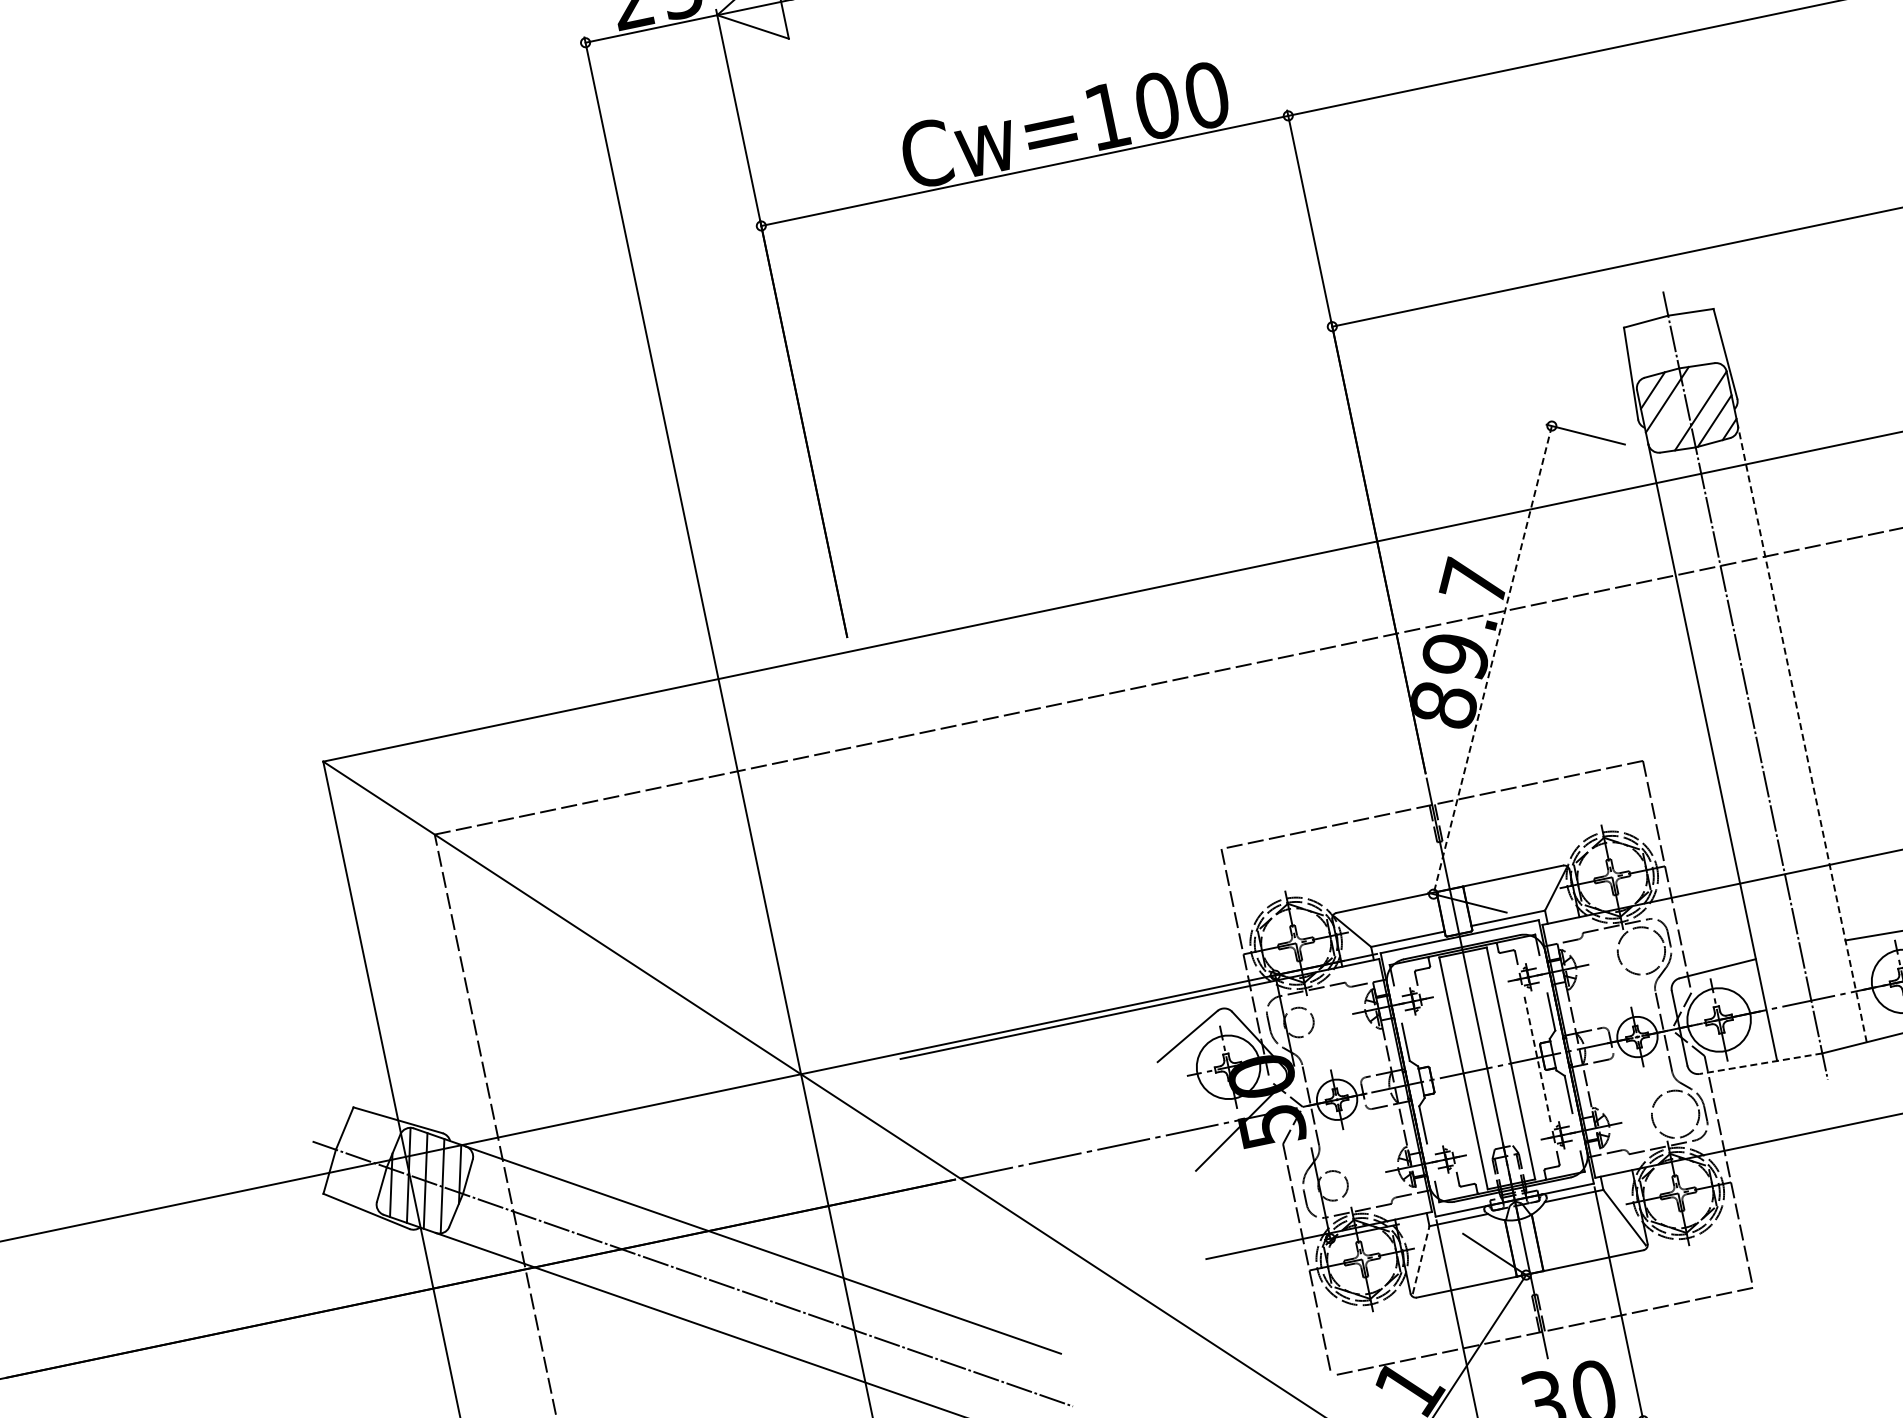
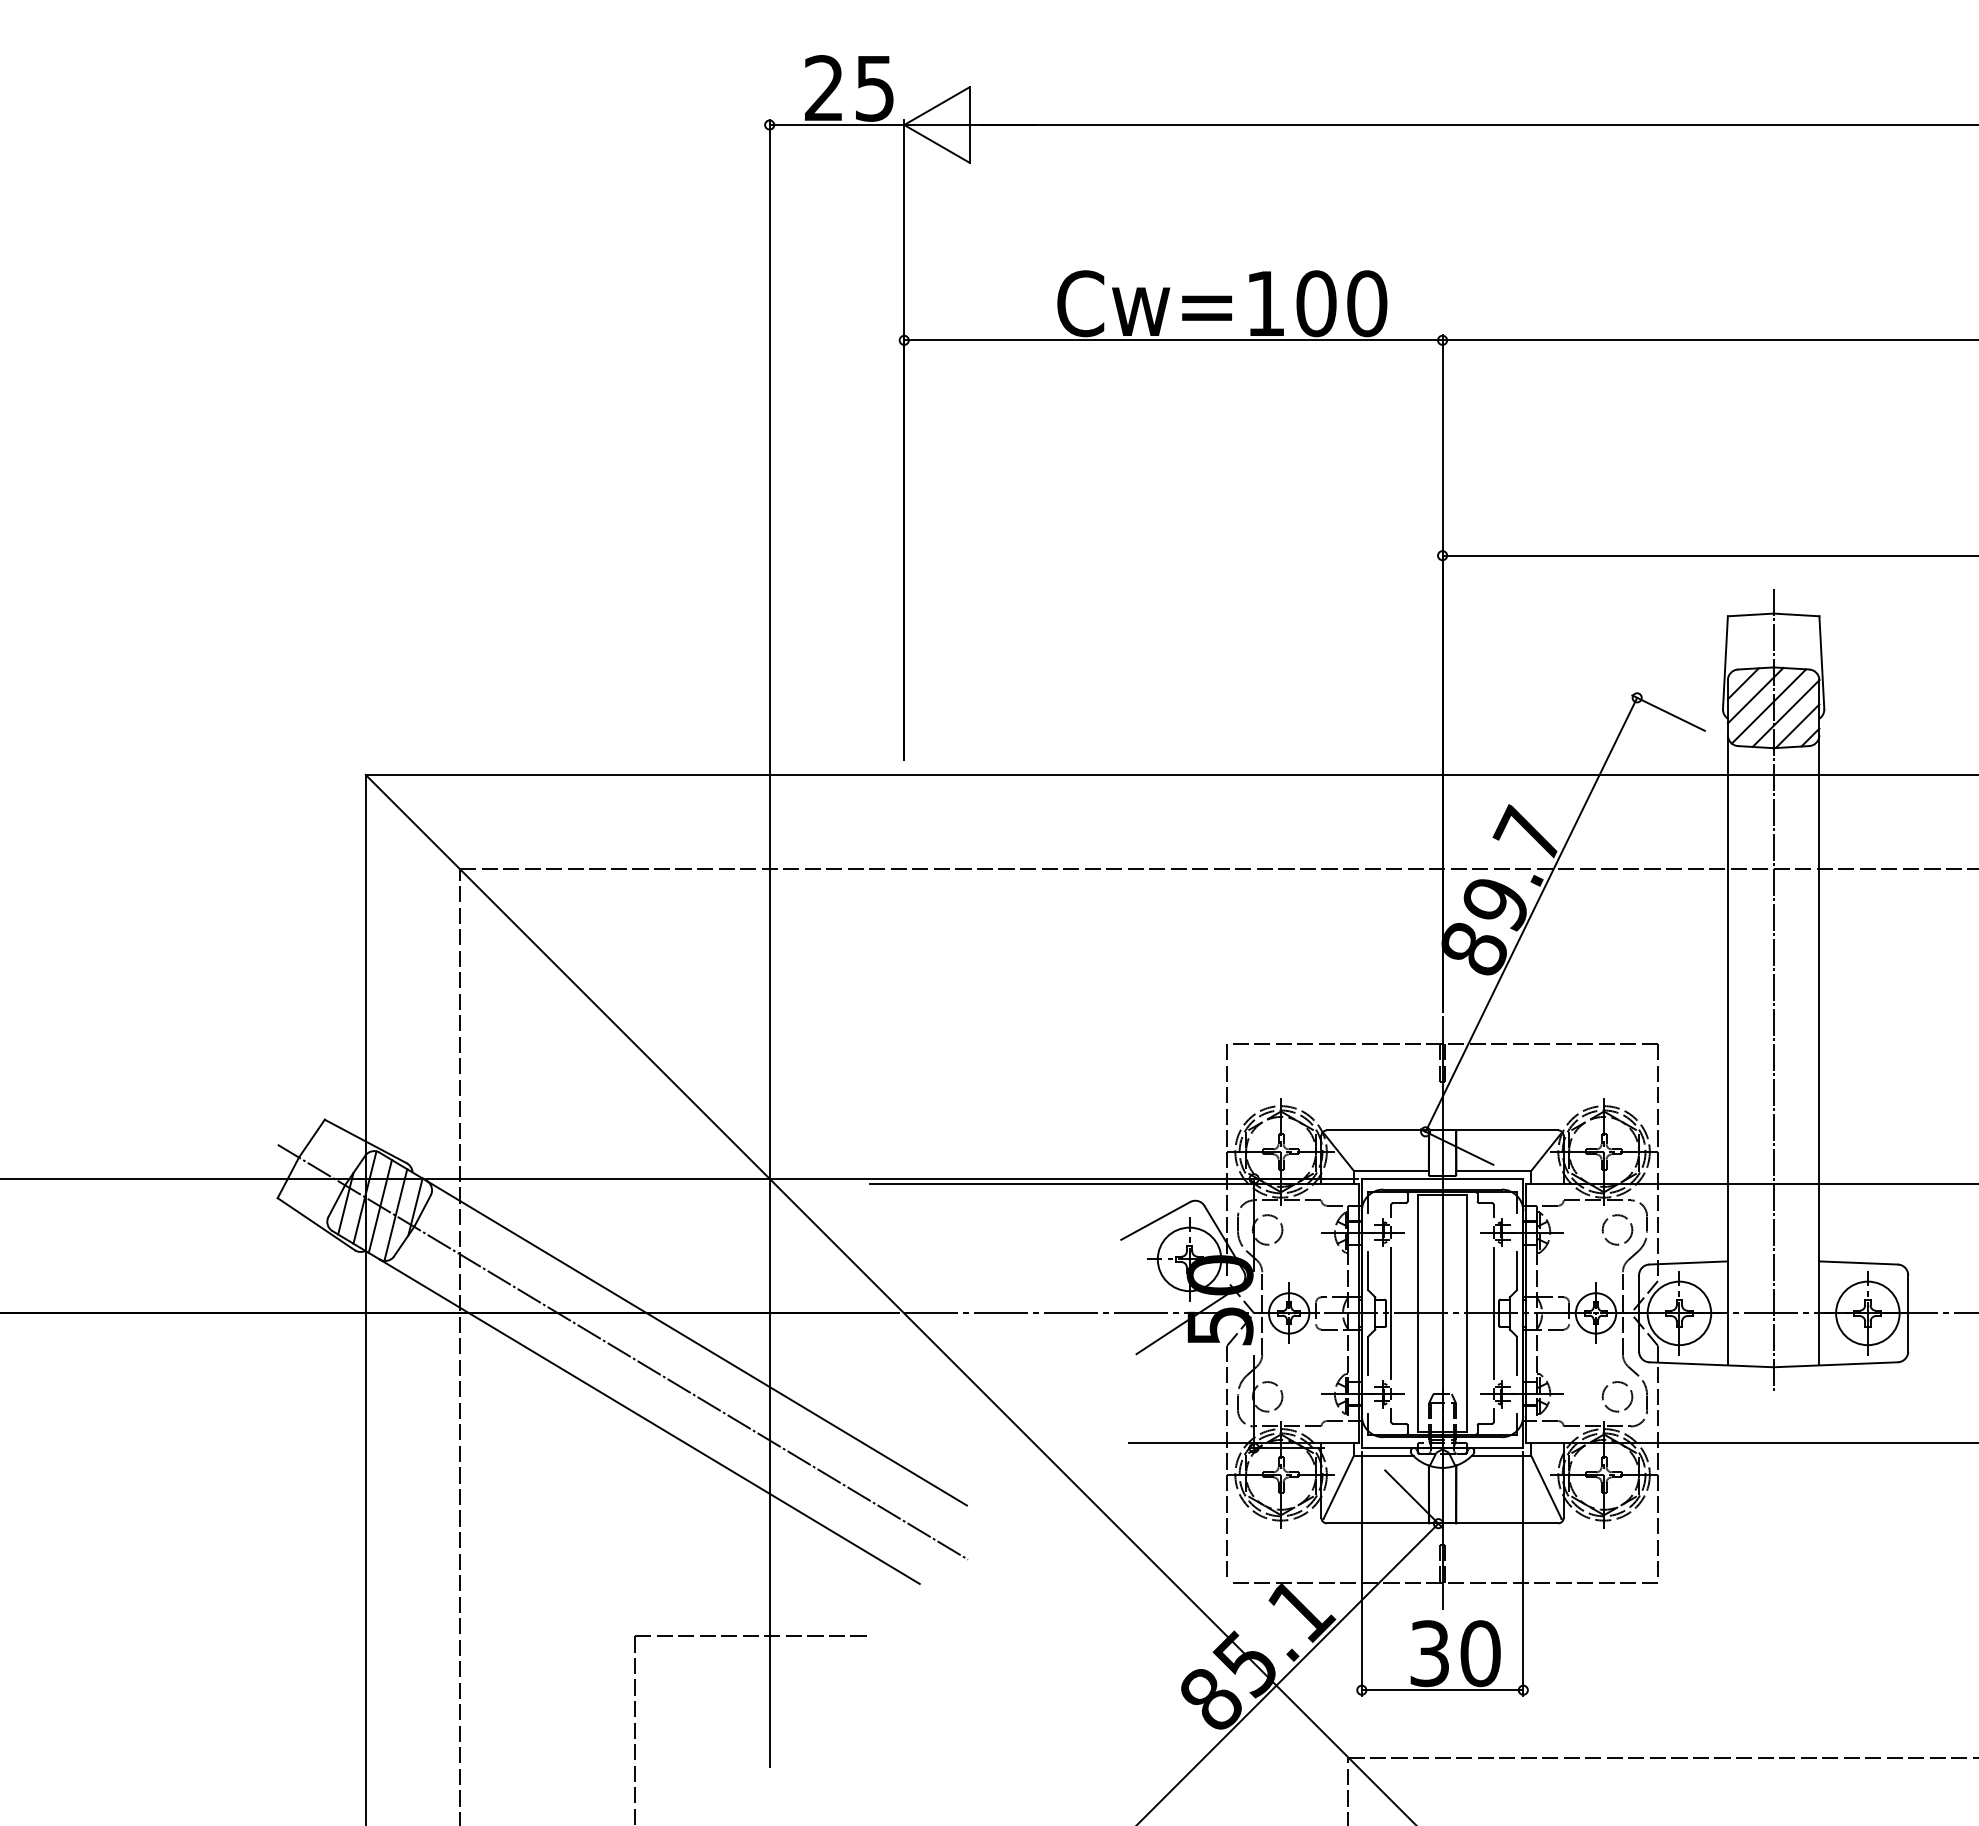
line: (1682, 407) -> (1768, 706), added
line: (1492, 660) -> (1531, 915), dashed -> solid
line: (1802, 733) -> (1819, 1049), dashed -> solid
circle: (1641, 950) -> (1617, 1229), size x0.62
line: (1537, 1058) -> (1493, 1313), dashed -> solid
line: (1760, 1063) -> (1711, 1364), dashed -> solid
line: (1437, 1077) -> (1391, 1312), added
circle: (1675, 1113) -> (1617, 1396), size x0.62
line: (1420, 1260) -> (1338, 1487), dashed -> solid

